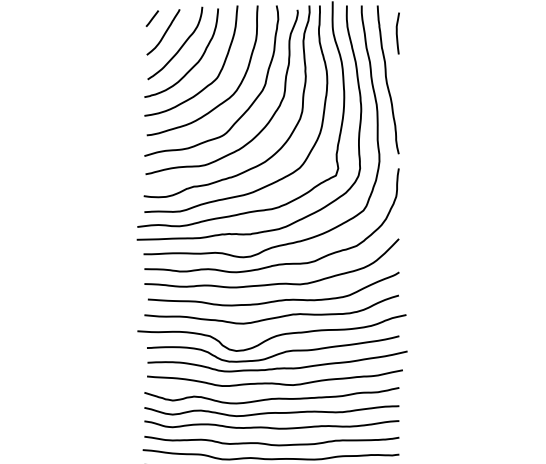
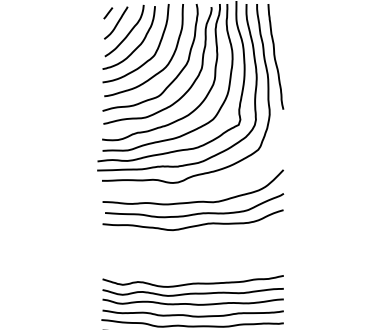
line: (397, 32) -> (282, 23), removed
curve: (275, 263) -> (195, 187), removed
part: (272, 350) -> (193, 249), removed

